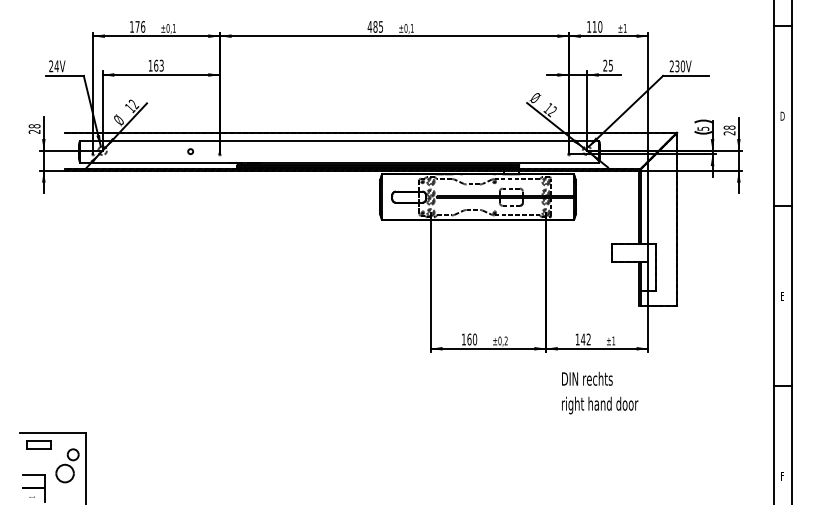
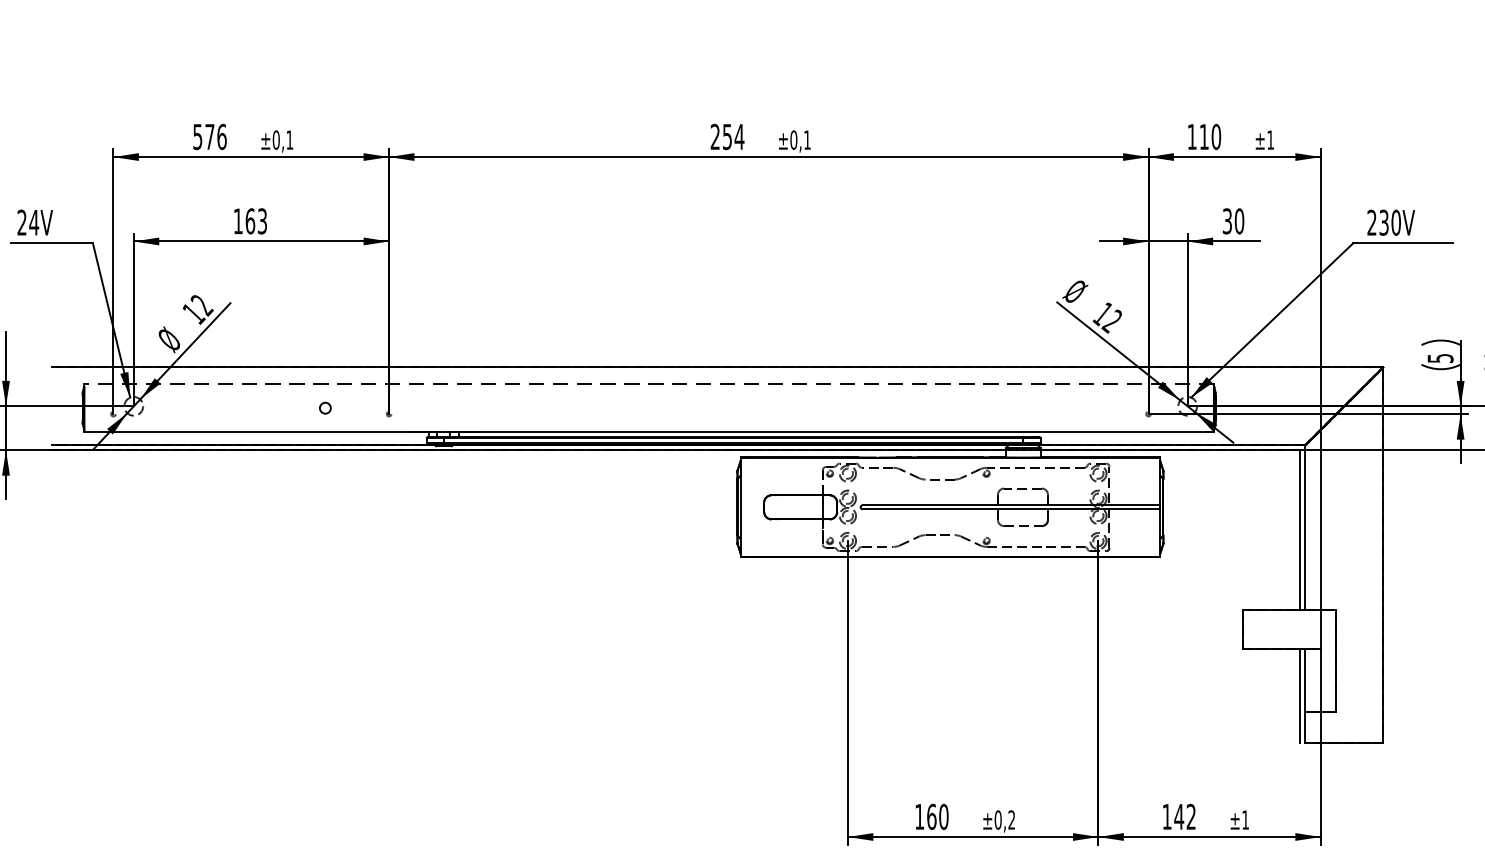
text: (131, 26) -> (196, 135), 176 -> 576
text: (375, 26) -> (727, 135), 485 -> 254
text: (608, 65) -> (1234, 220), 25 -> 30
line: (339, 140) -> (649, 383), solid -> dashed

